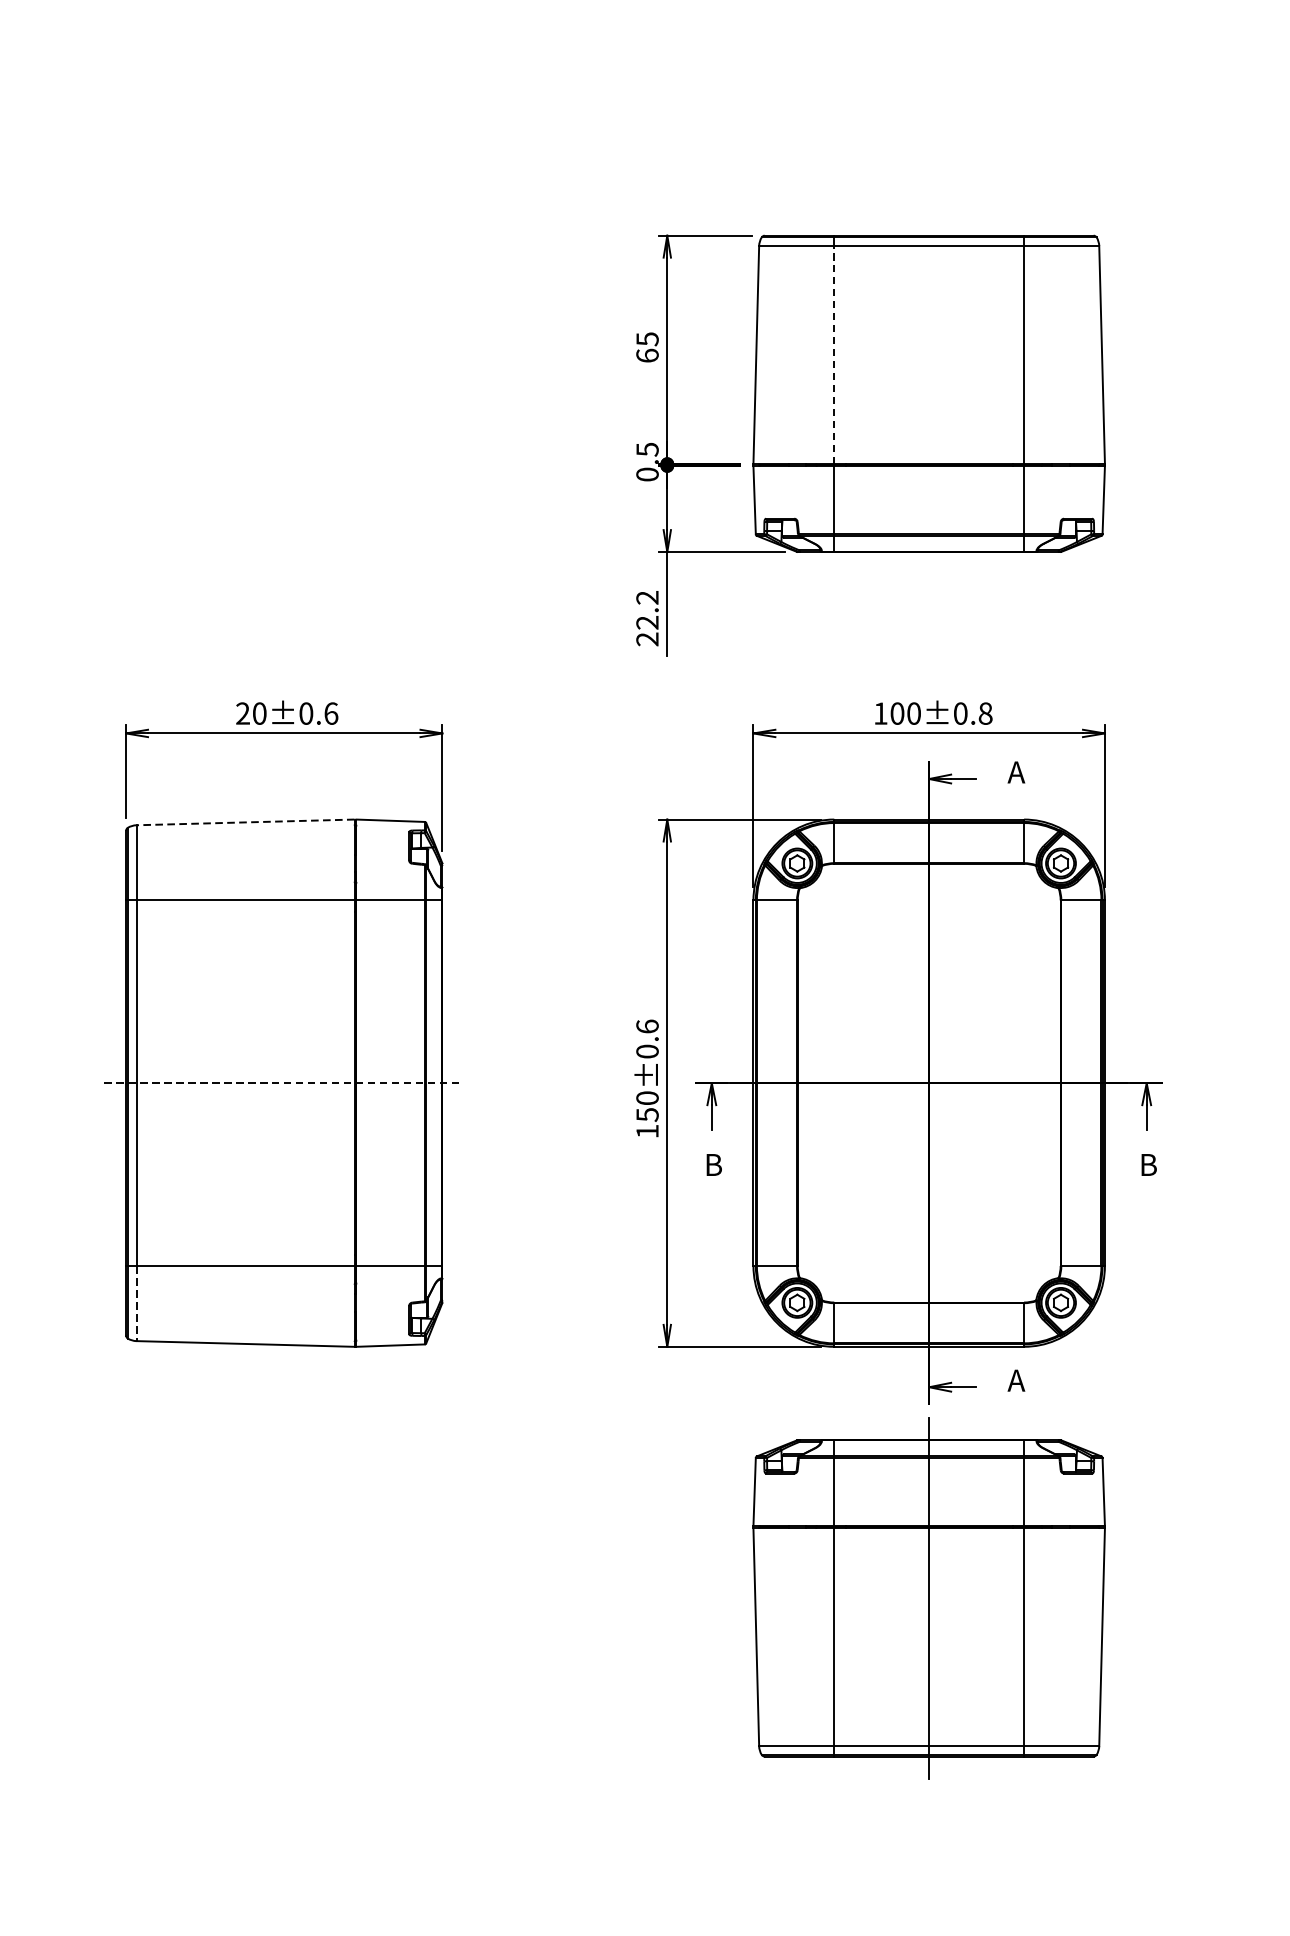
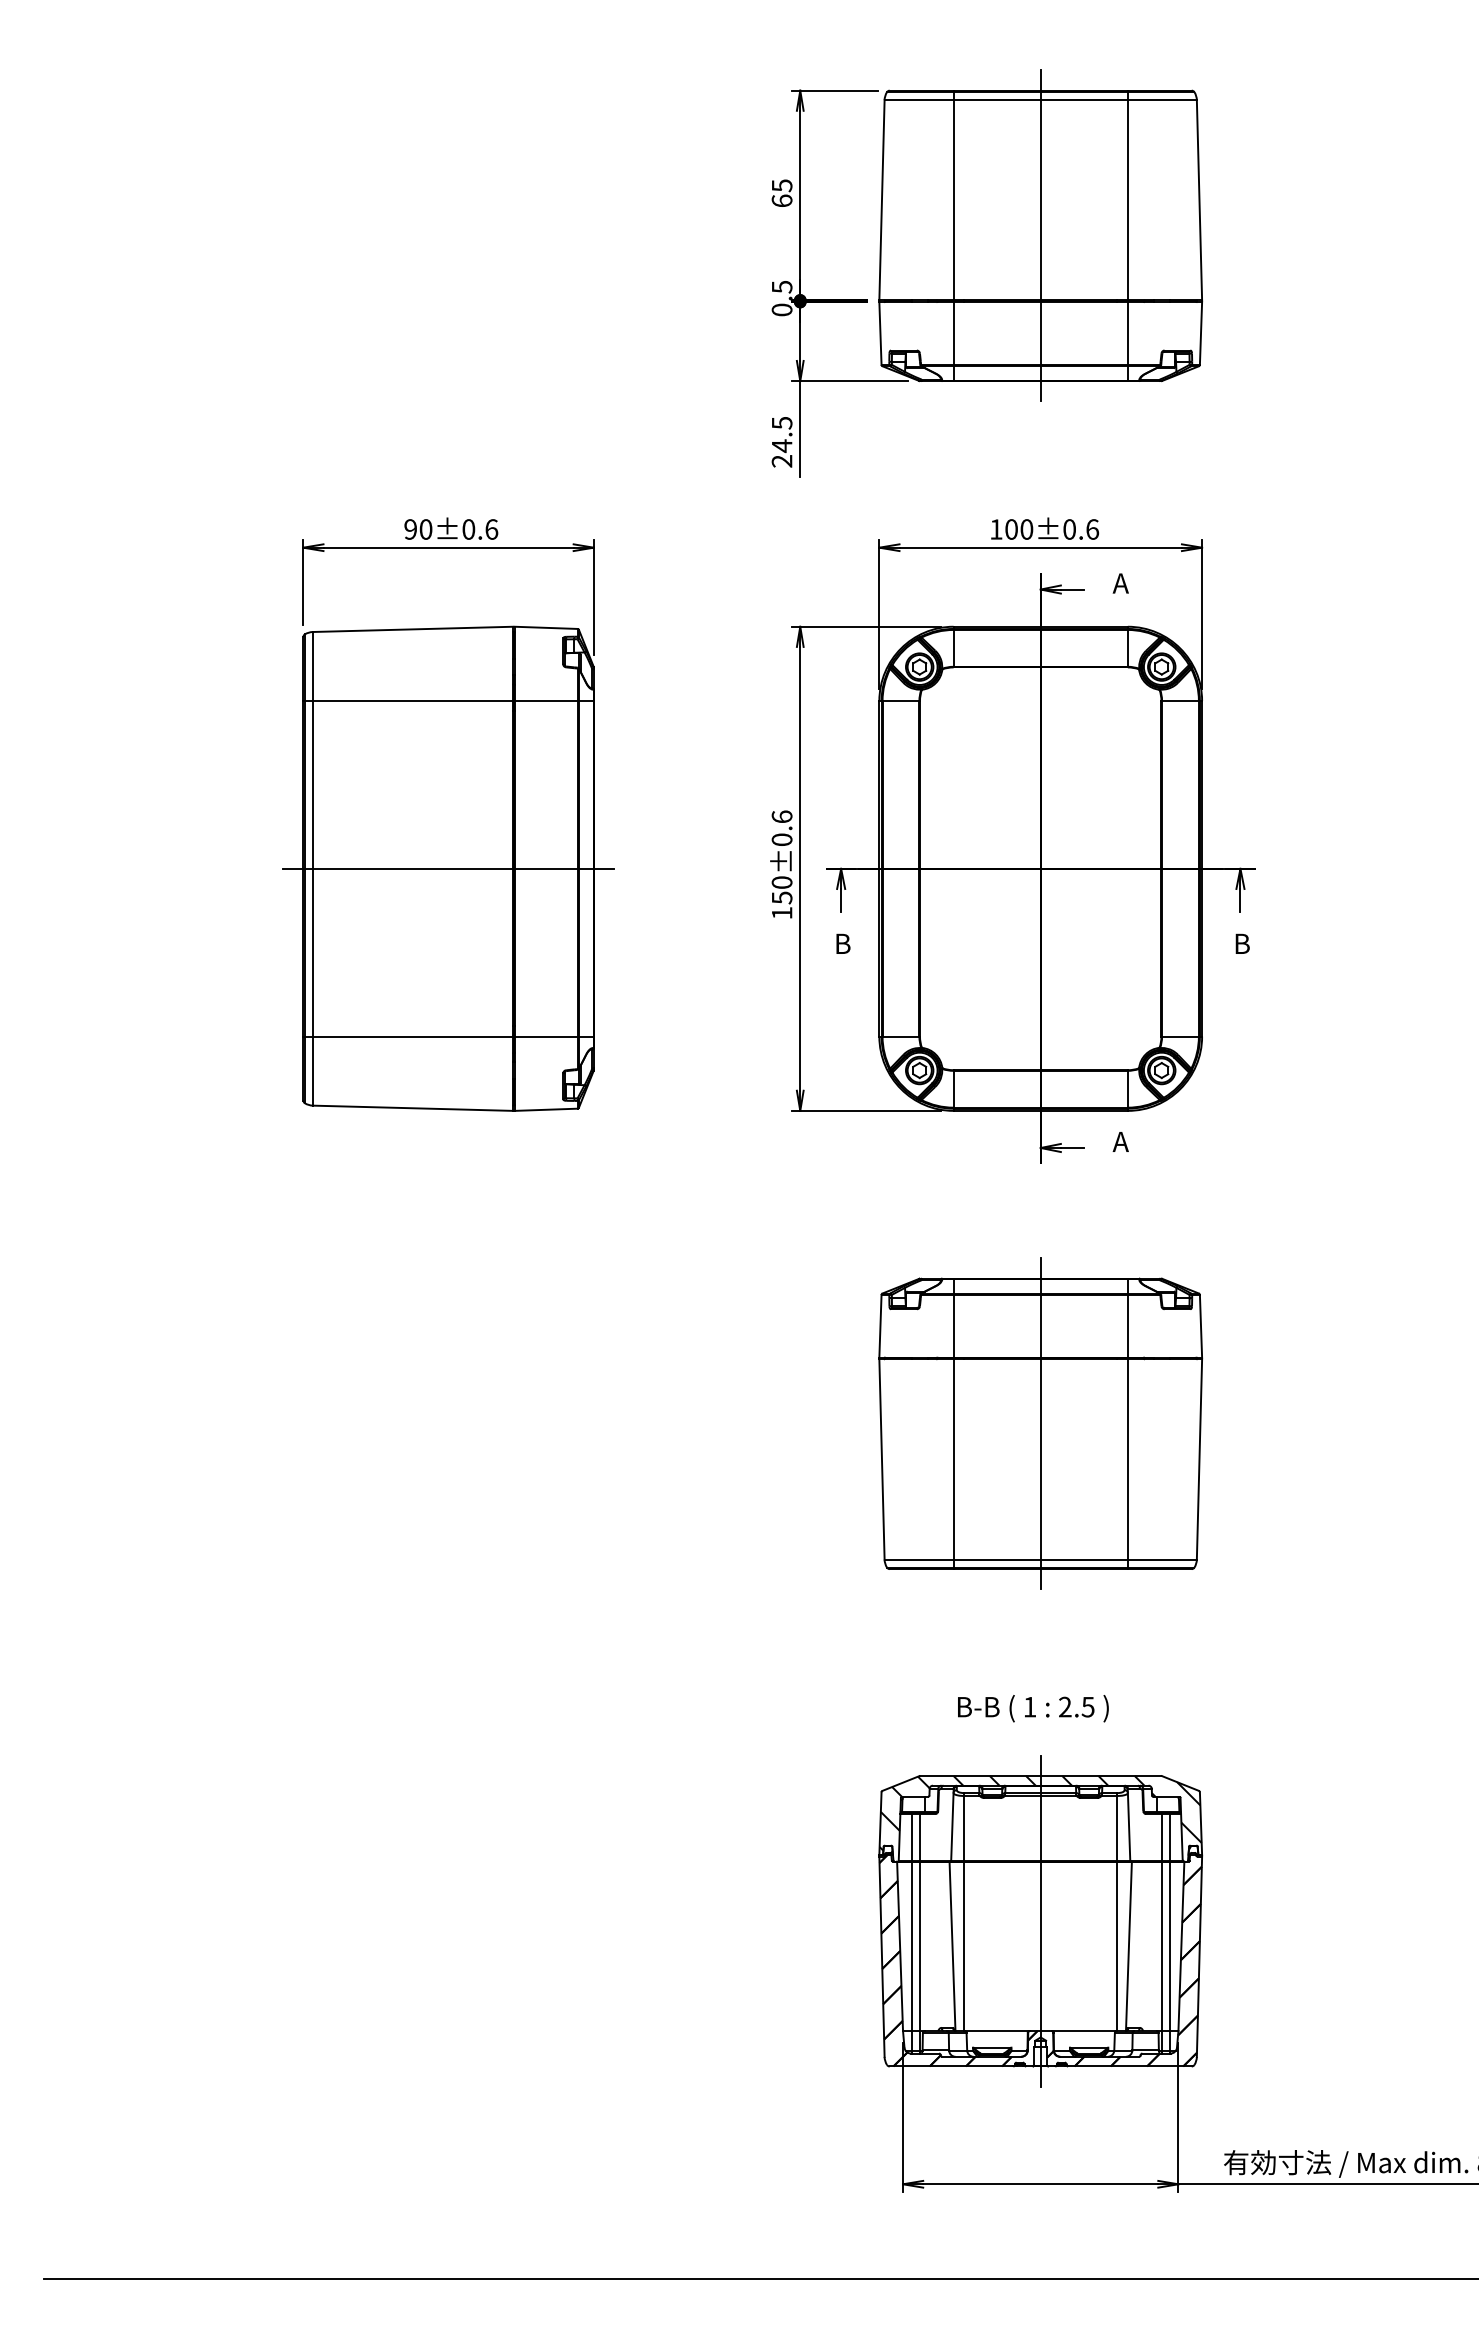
line: (834, 354) -> (953, 199), dashed -> solid
line: (928, 393) -> (1040, 235), added
text: (646, 610) -> (781, 434), 22.2 -> 24.5
text: (242, 713) -> (410, 529), 20±0.6 -> 90±0.6
text: (985, 713) -> (1092, 529), 100±0.8 -> 100±0.6
line: (244, 822) -> (412, 629), dashed -> solid
line: (285, 1082) -> (449, 868), dashed -> solid
line: (136, 1303) -> (312, 1071), dashed -> solid
part: (928, 1597) -> (1040, 1423), moved

